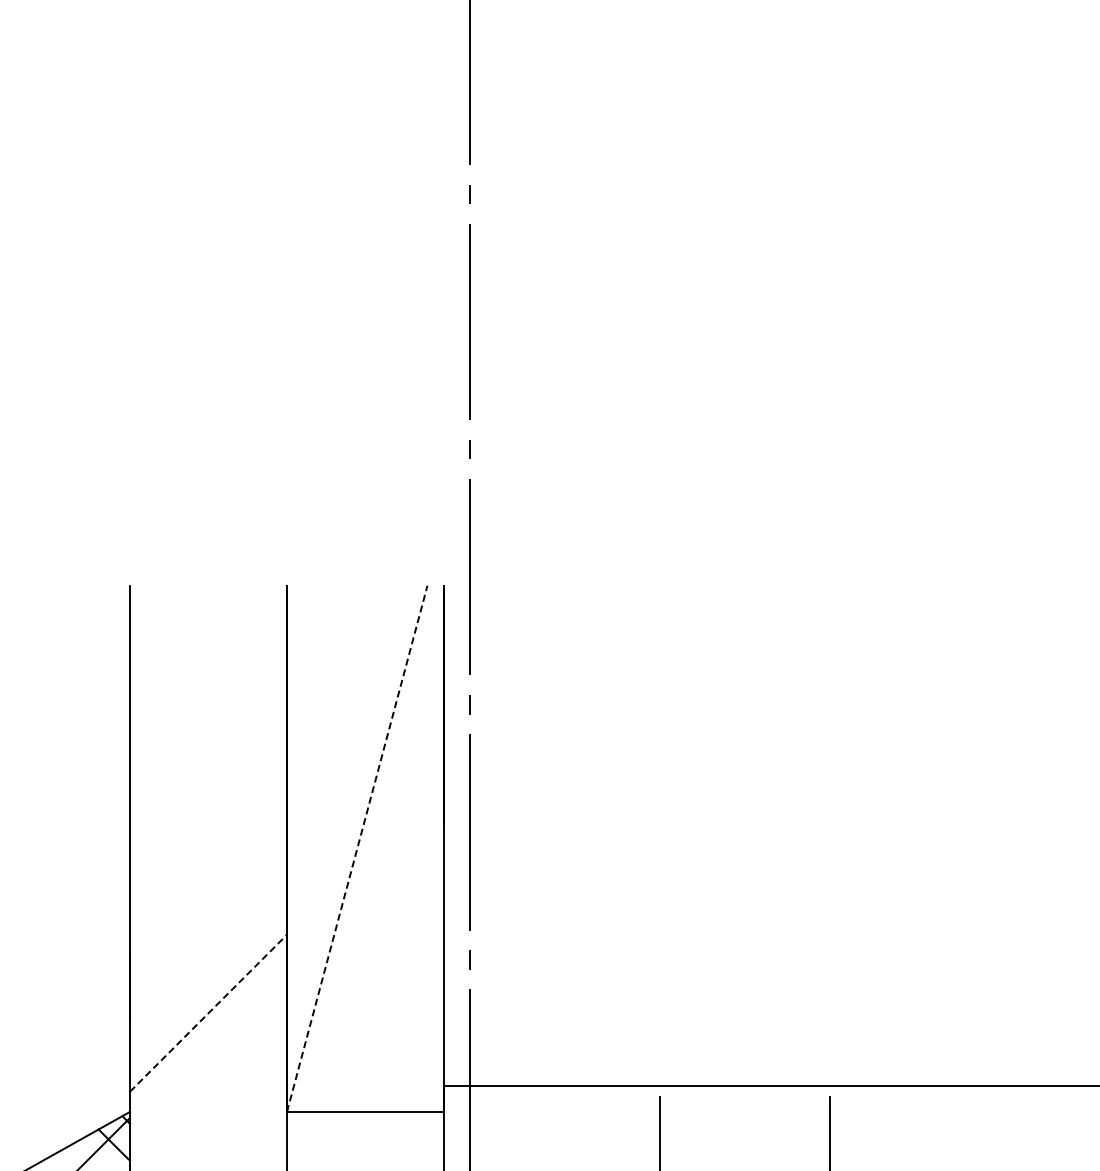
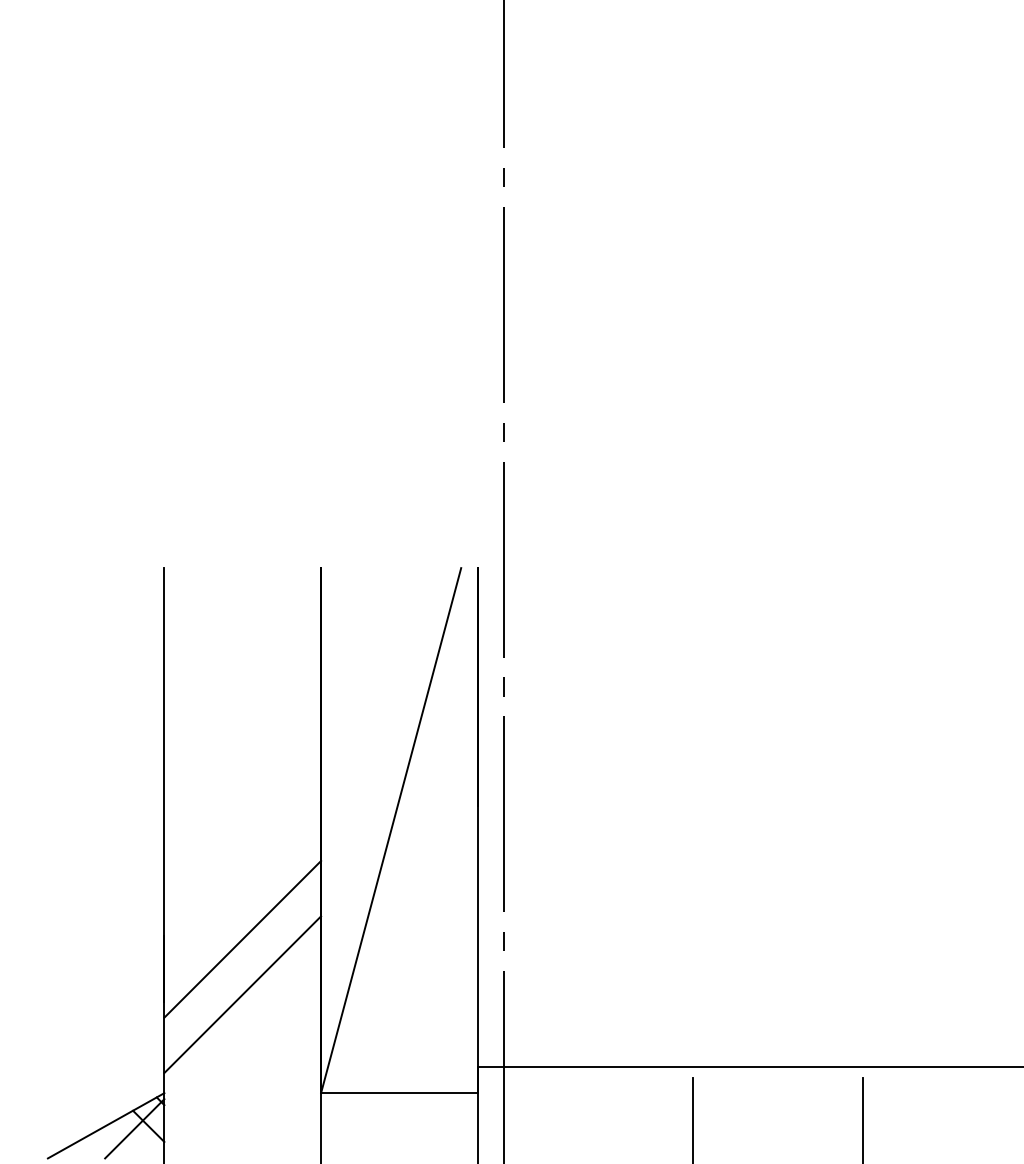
line: (357, 848) -> (391, 830), dashed -> solid
line: (208, 957) -> (242, 939), added
line: (208, 1012) -> (242, 993), dashed -> solid

